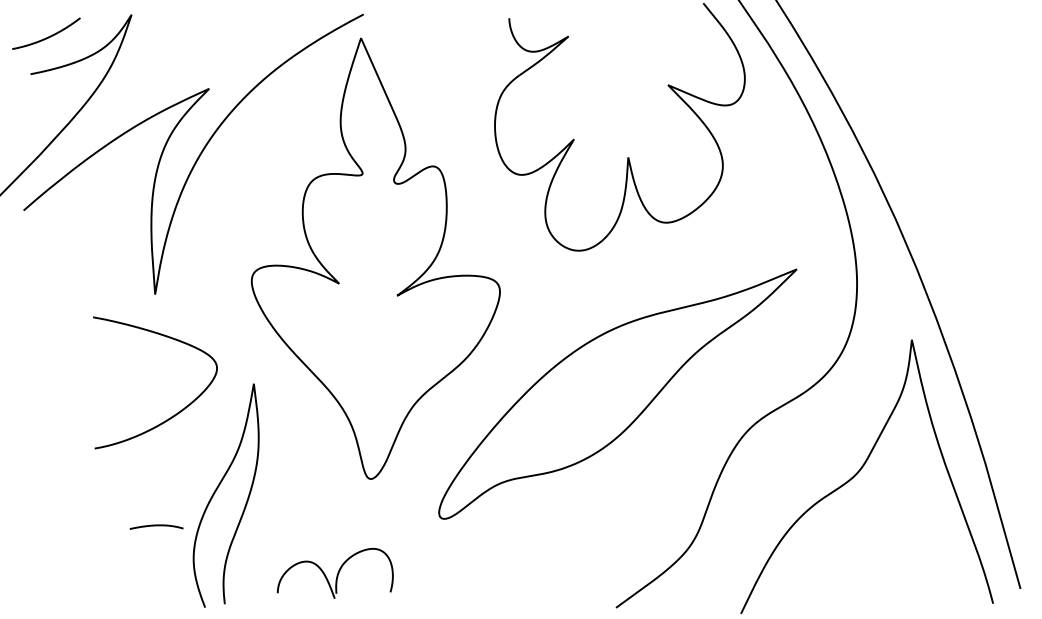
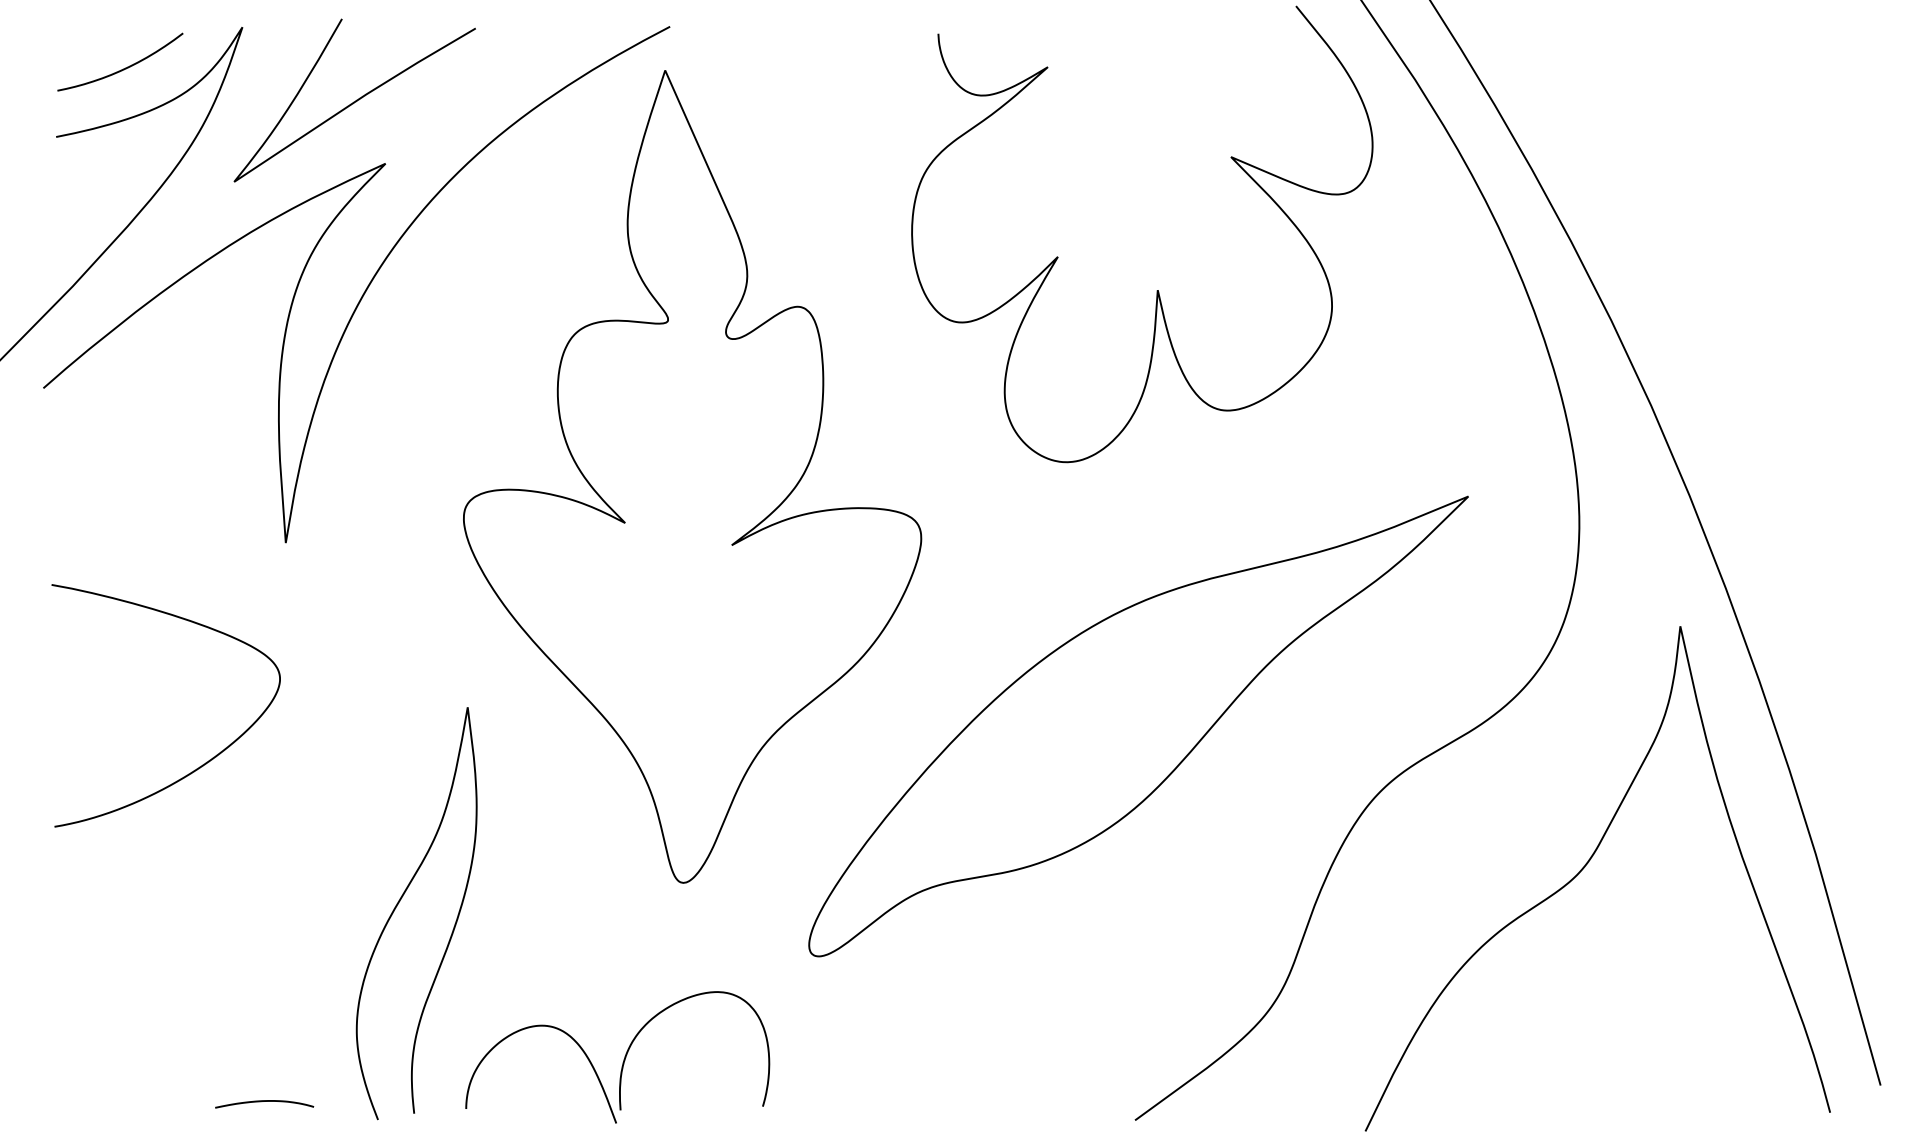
curve: (48, 36) -> (124, 67), moved
curve: (192, 54) -> (354, 100), added
curve: (178, 411) -> (209, 758), moved
curve: (156, 526) -> (264, 1103), moved
part: (335, 573) -> (618, 1057), size x1.43

